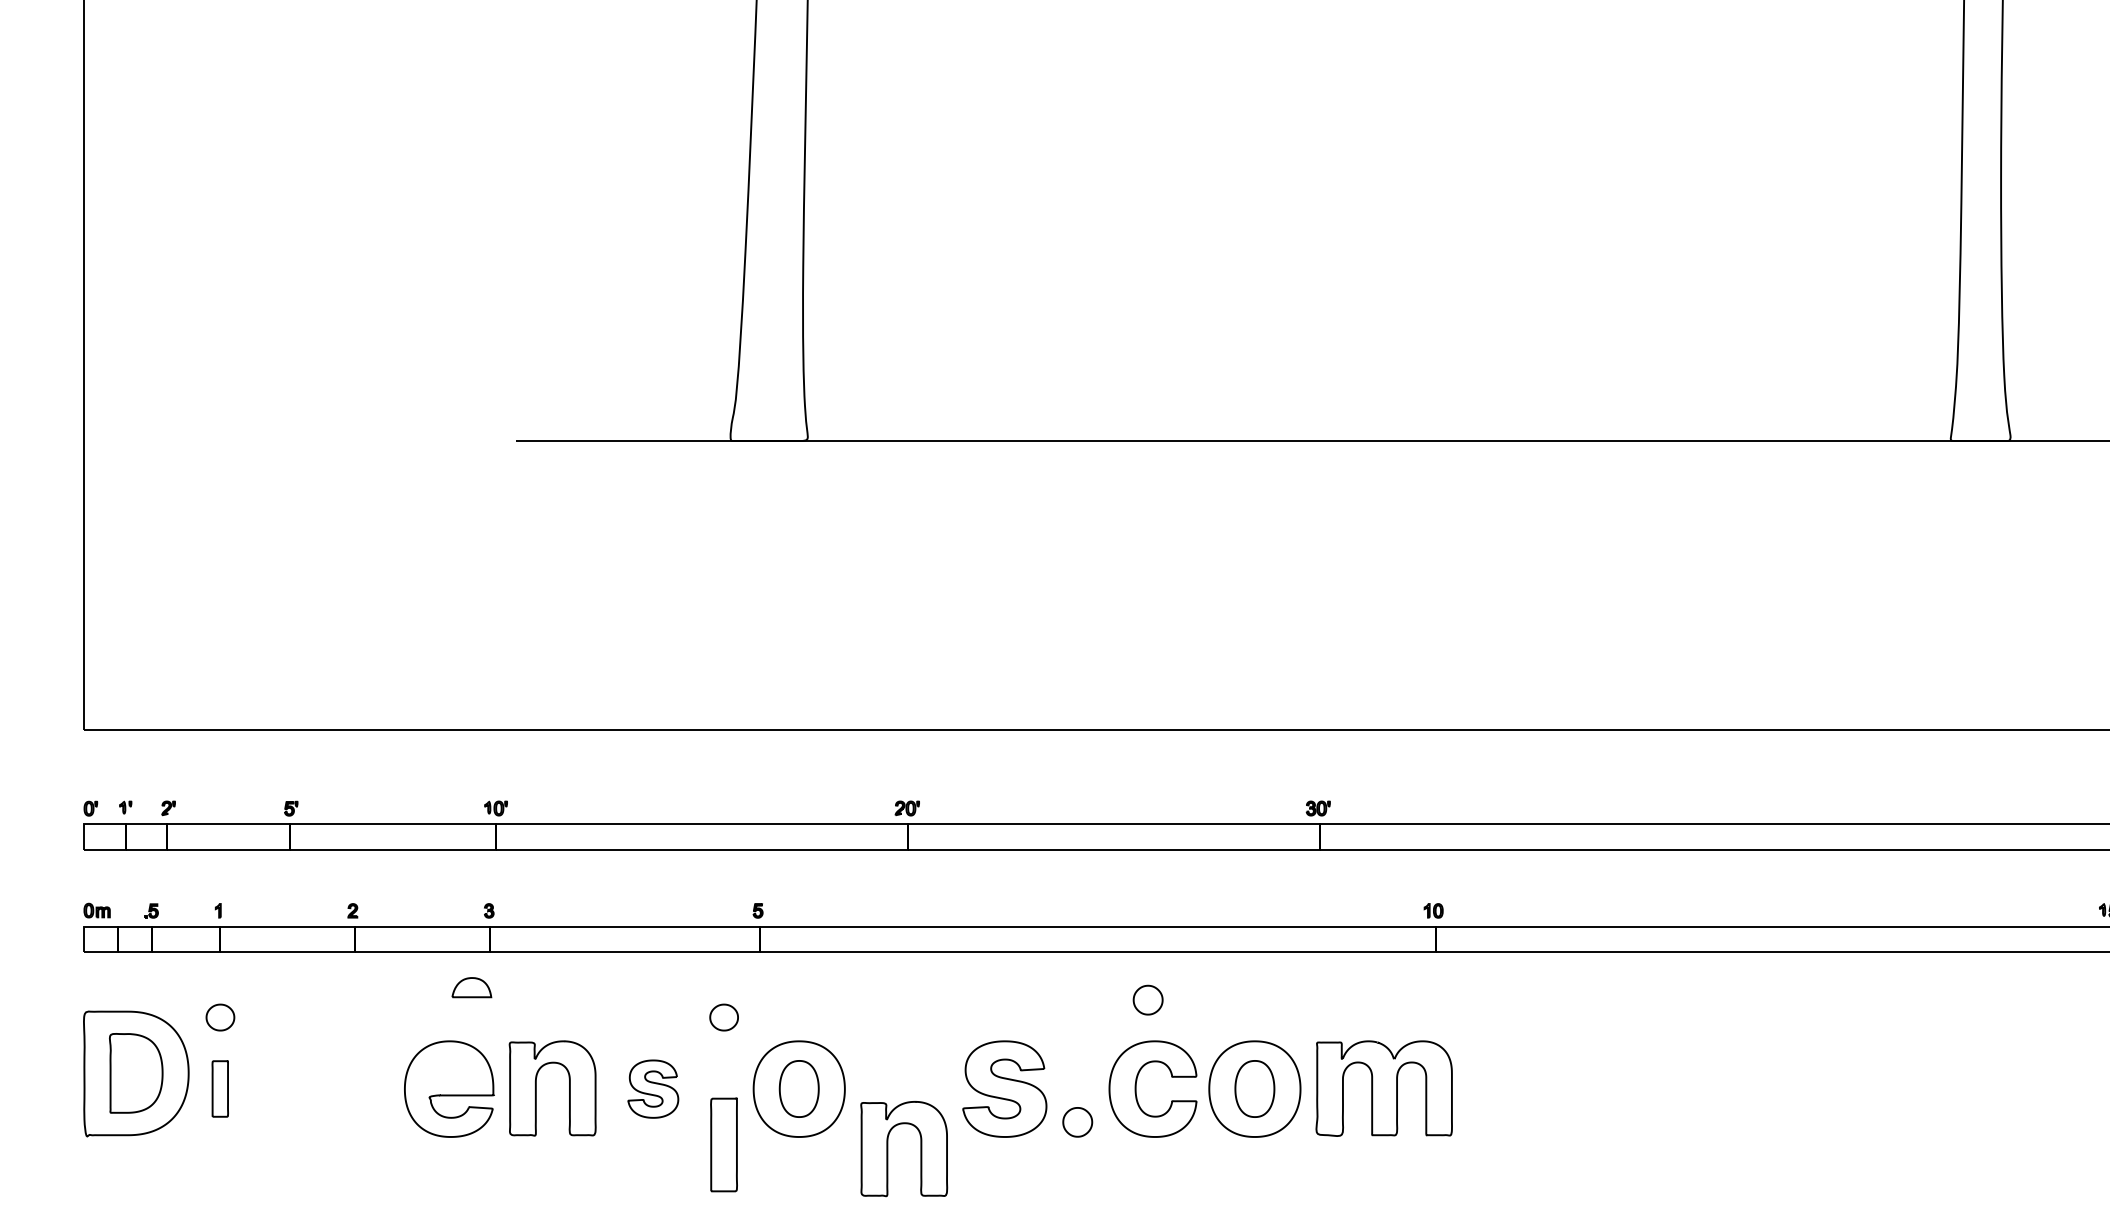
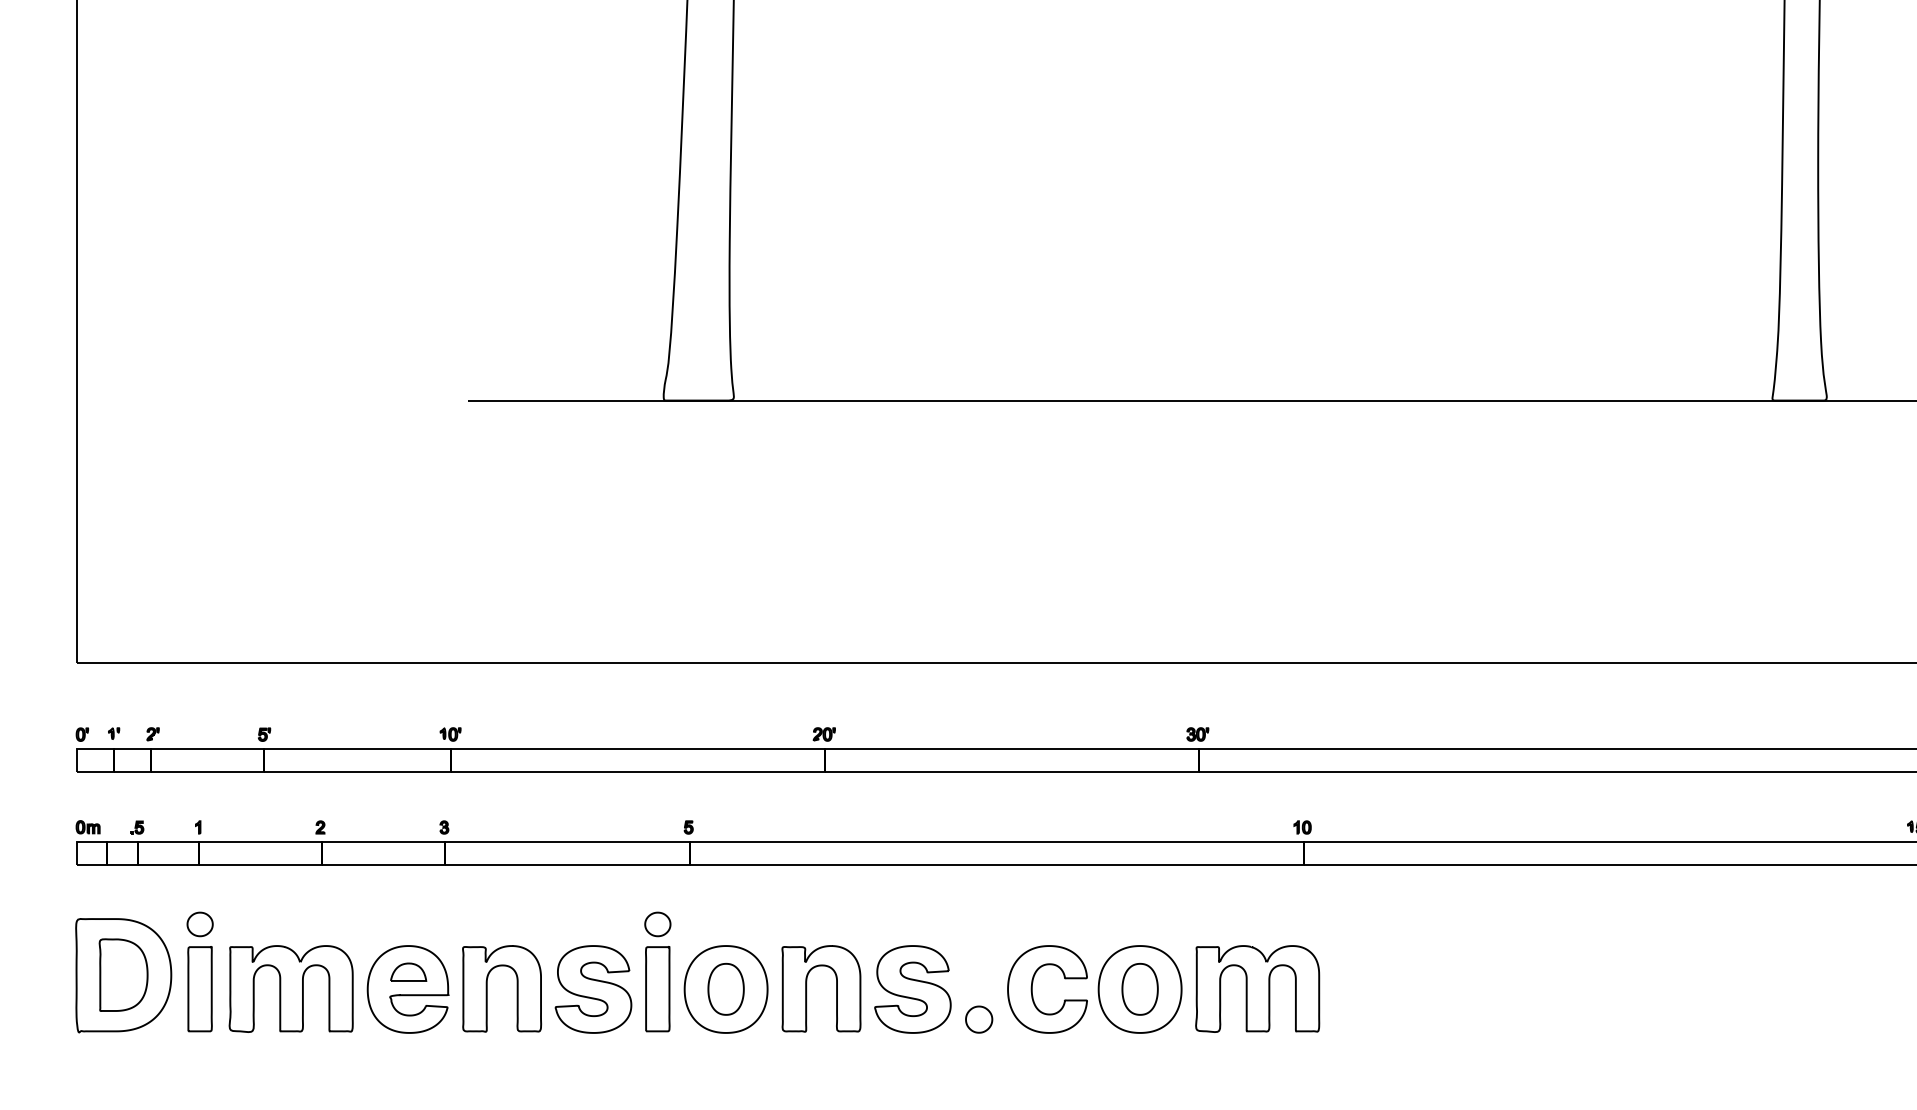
part: (471, 986) -> (408, 971), moved
part: (1148, 1000) -> (1043, 908), removed
part: (319, 1088) -> (290, 988), added
part: (219, 1089) -> (199, 989), size x1.67
part: (653, 1089) -> (593, 989), size x1.67
part: (723, 1145) -> (657, 989), moved
part: (888, 1148) -> (807, 988), moved

